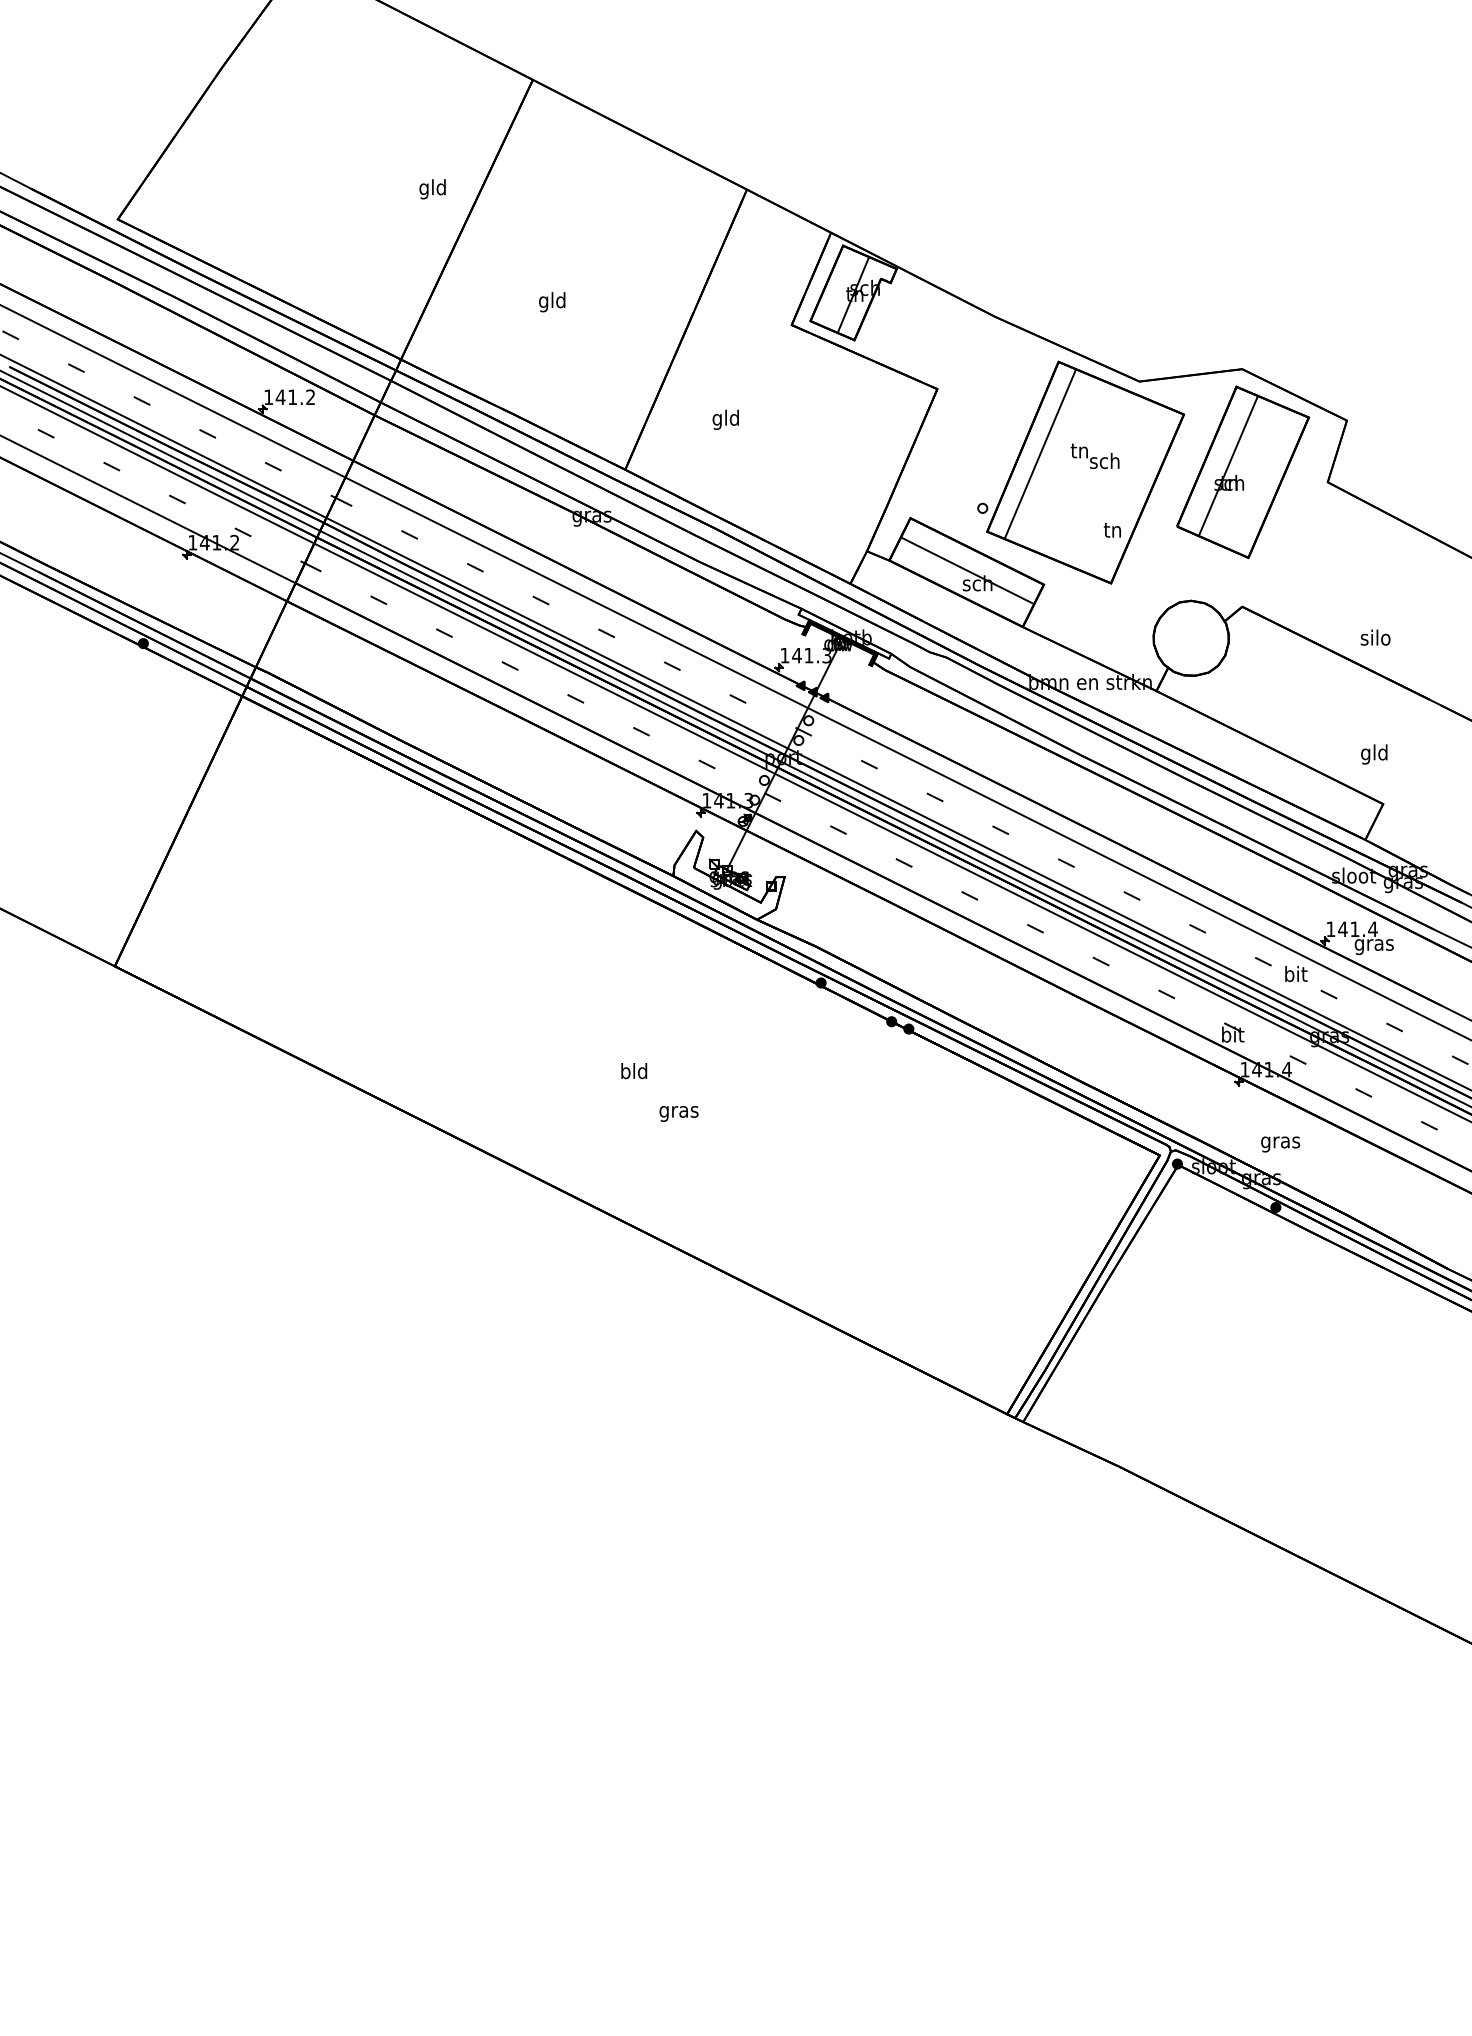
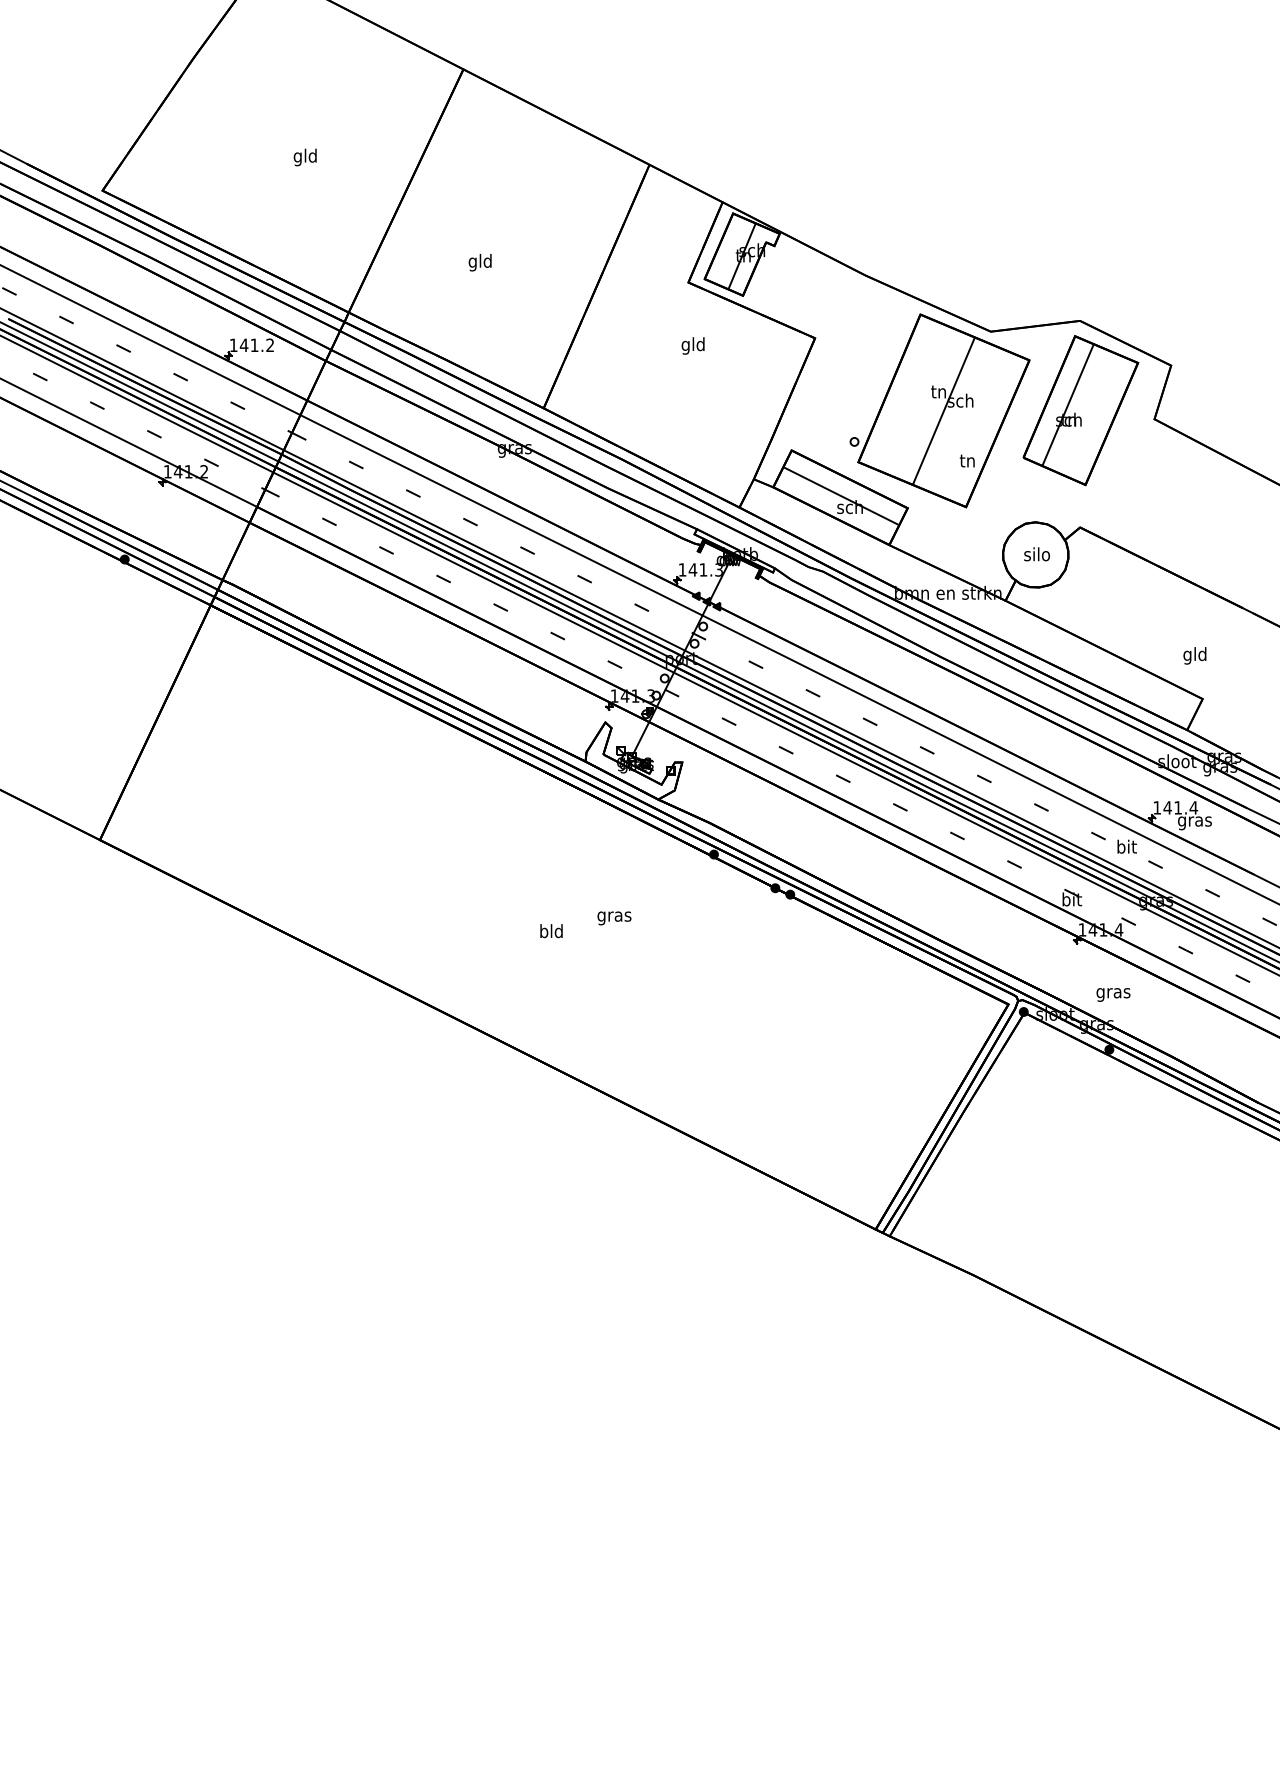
text: (431, 189) -> (304, 157), moved
text: (725, 419) -> (692, 345), moved
line: (1040, 453) -> (943, 411), moved
text: (1374, 637) -> (1036, 554), moved
text: (679, 1114) -> (614, 918), moved

